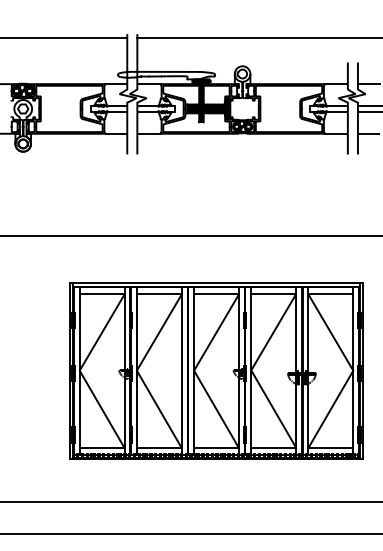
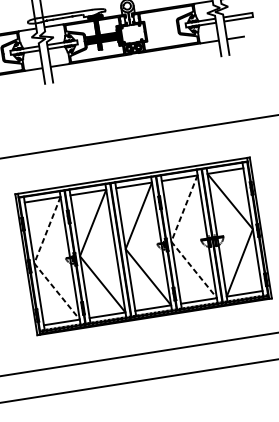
line: (79, 370) -> (34, 263), solid -> dashed
line: (251, 370) -> (171, 241), solid -> dashed

